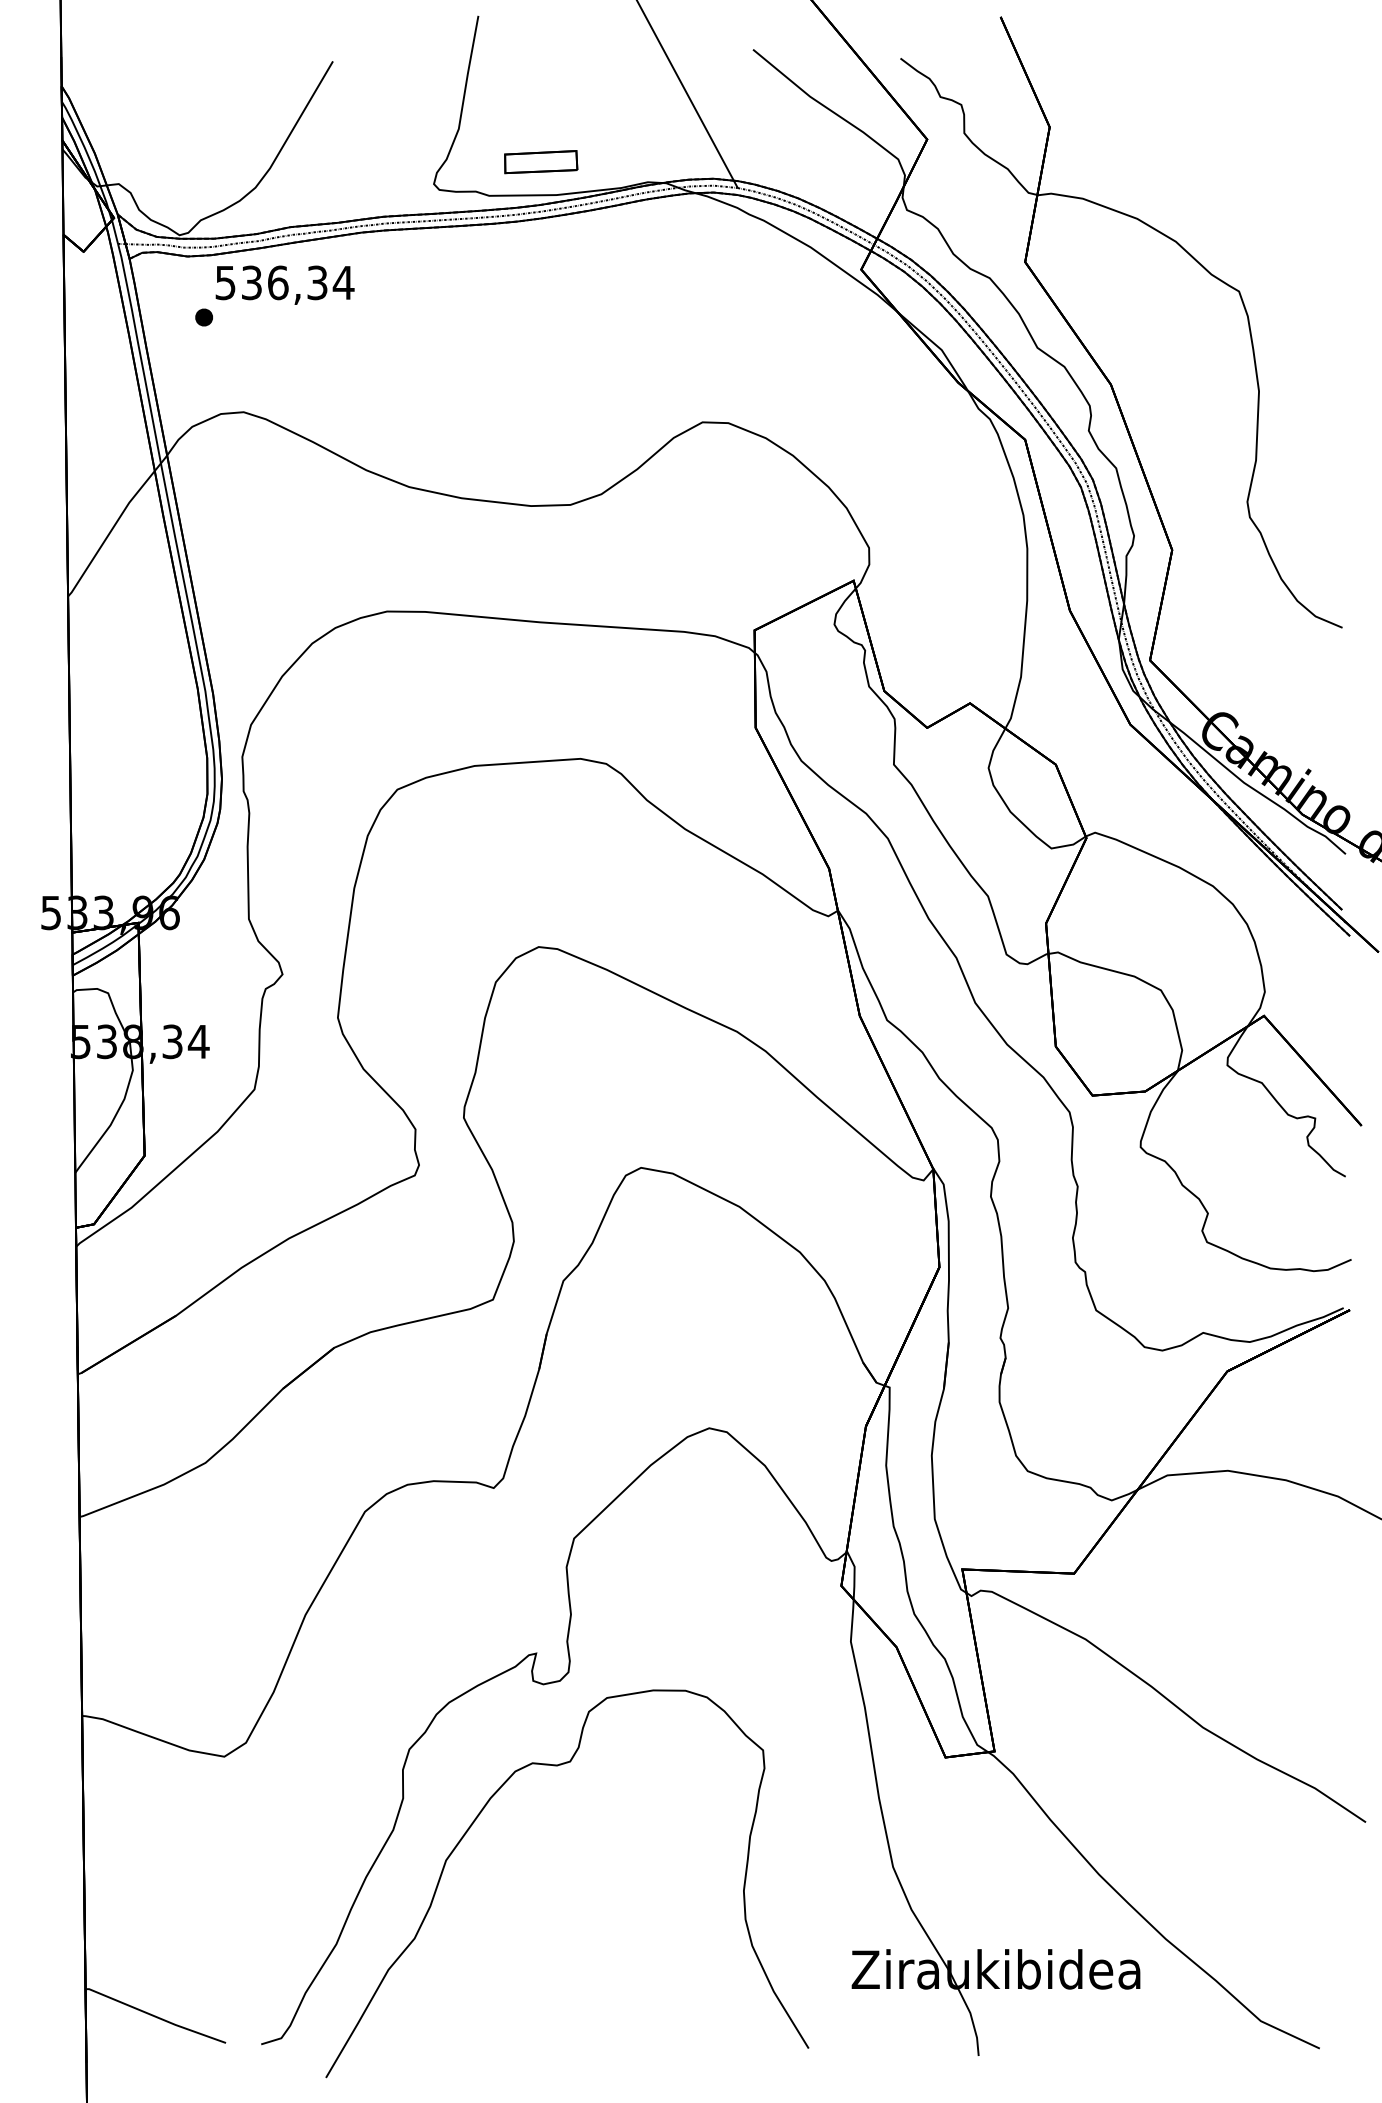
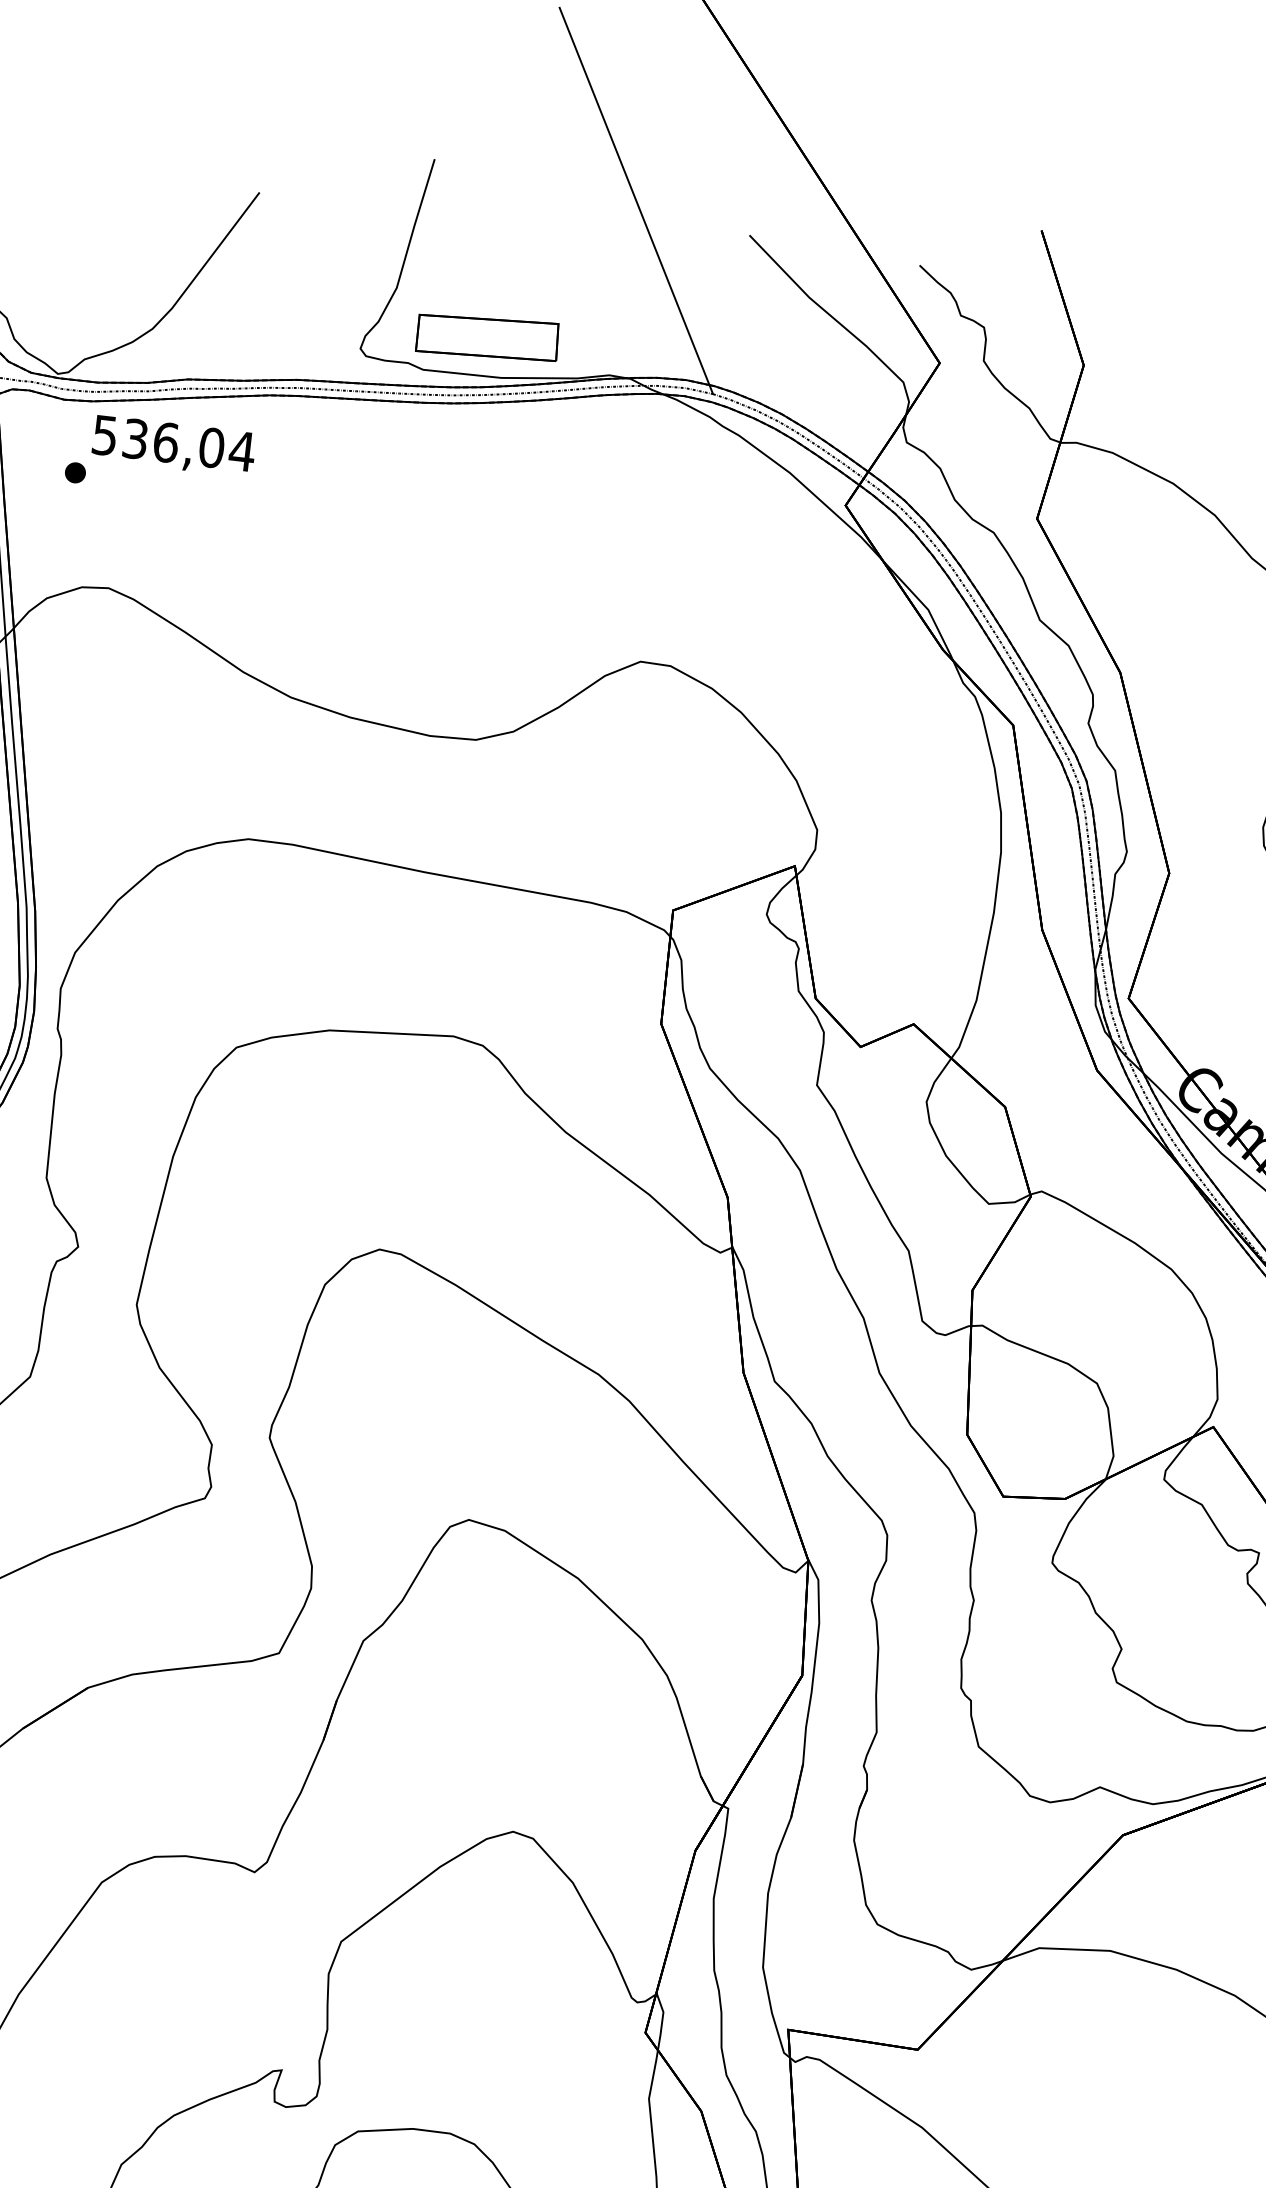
part: (541, 161) -> (488, 336), size x1.67
text: (317, 282) -> (211, 447), 536,34 -> 536,04

